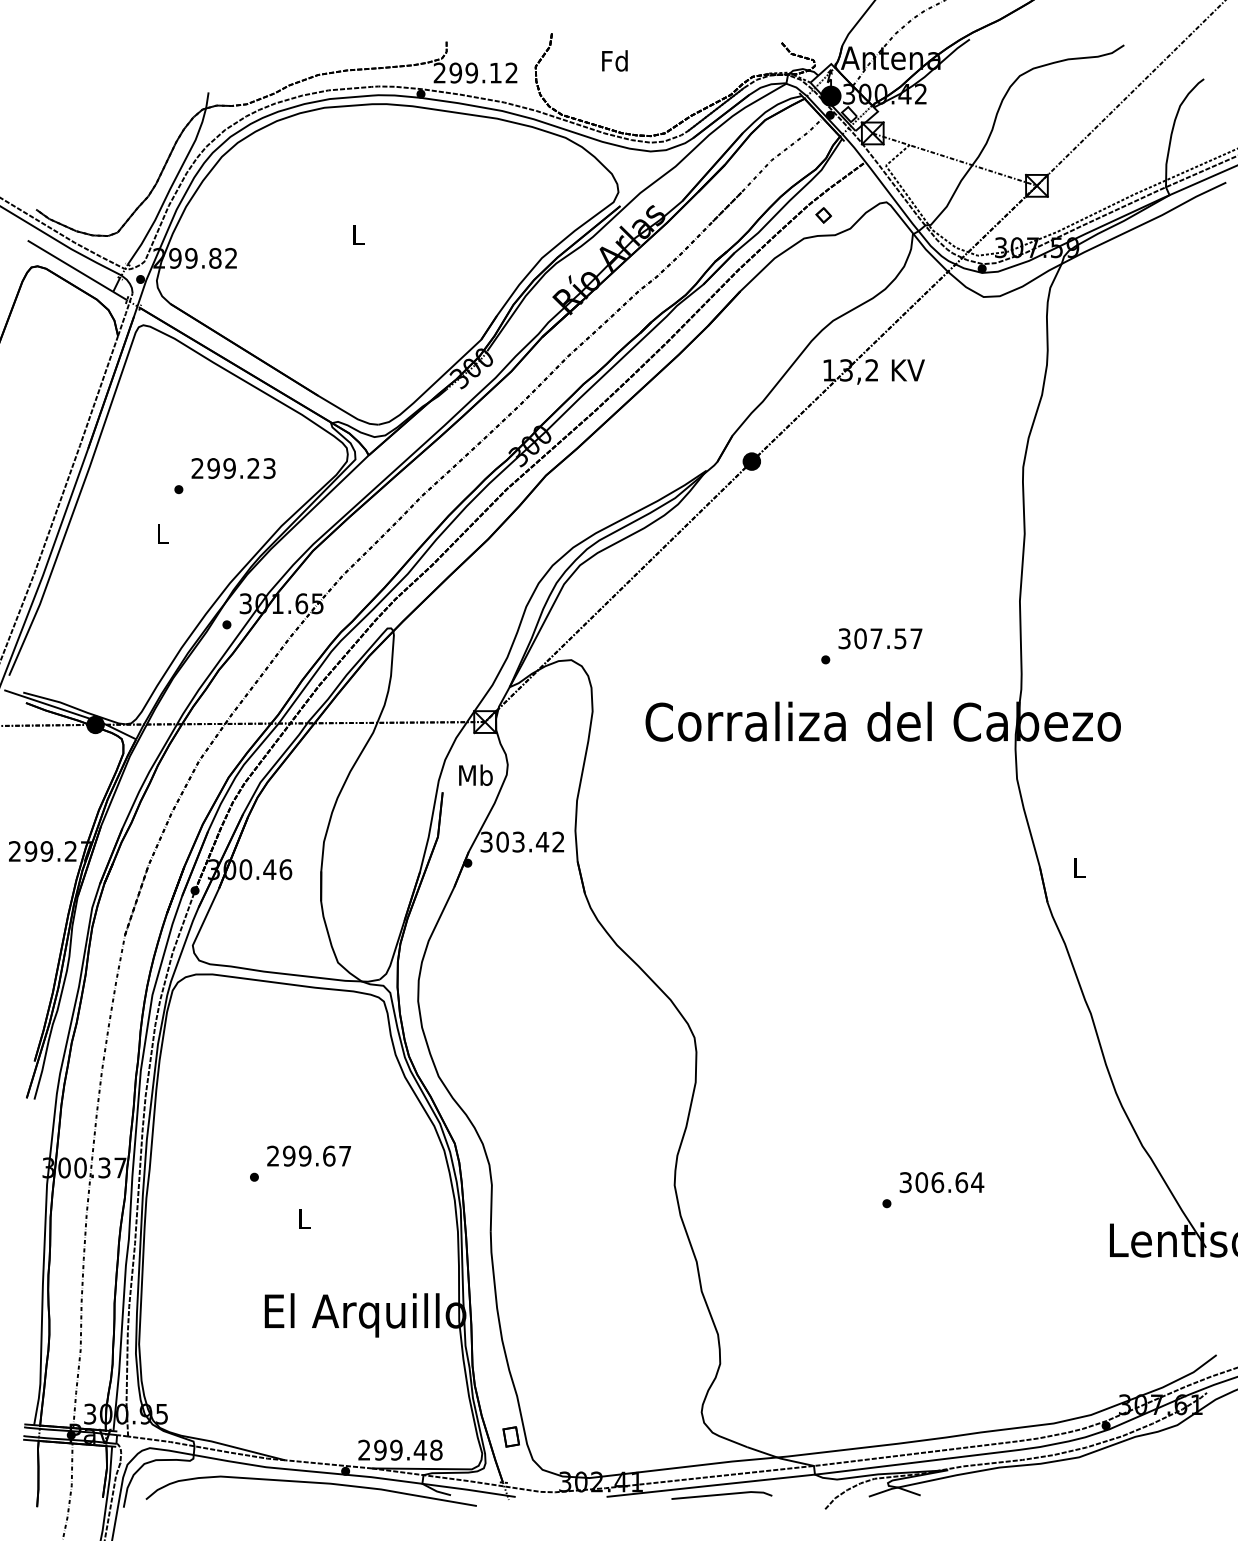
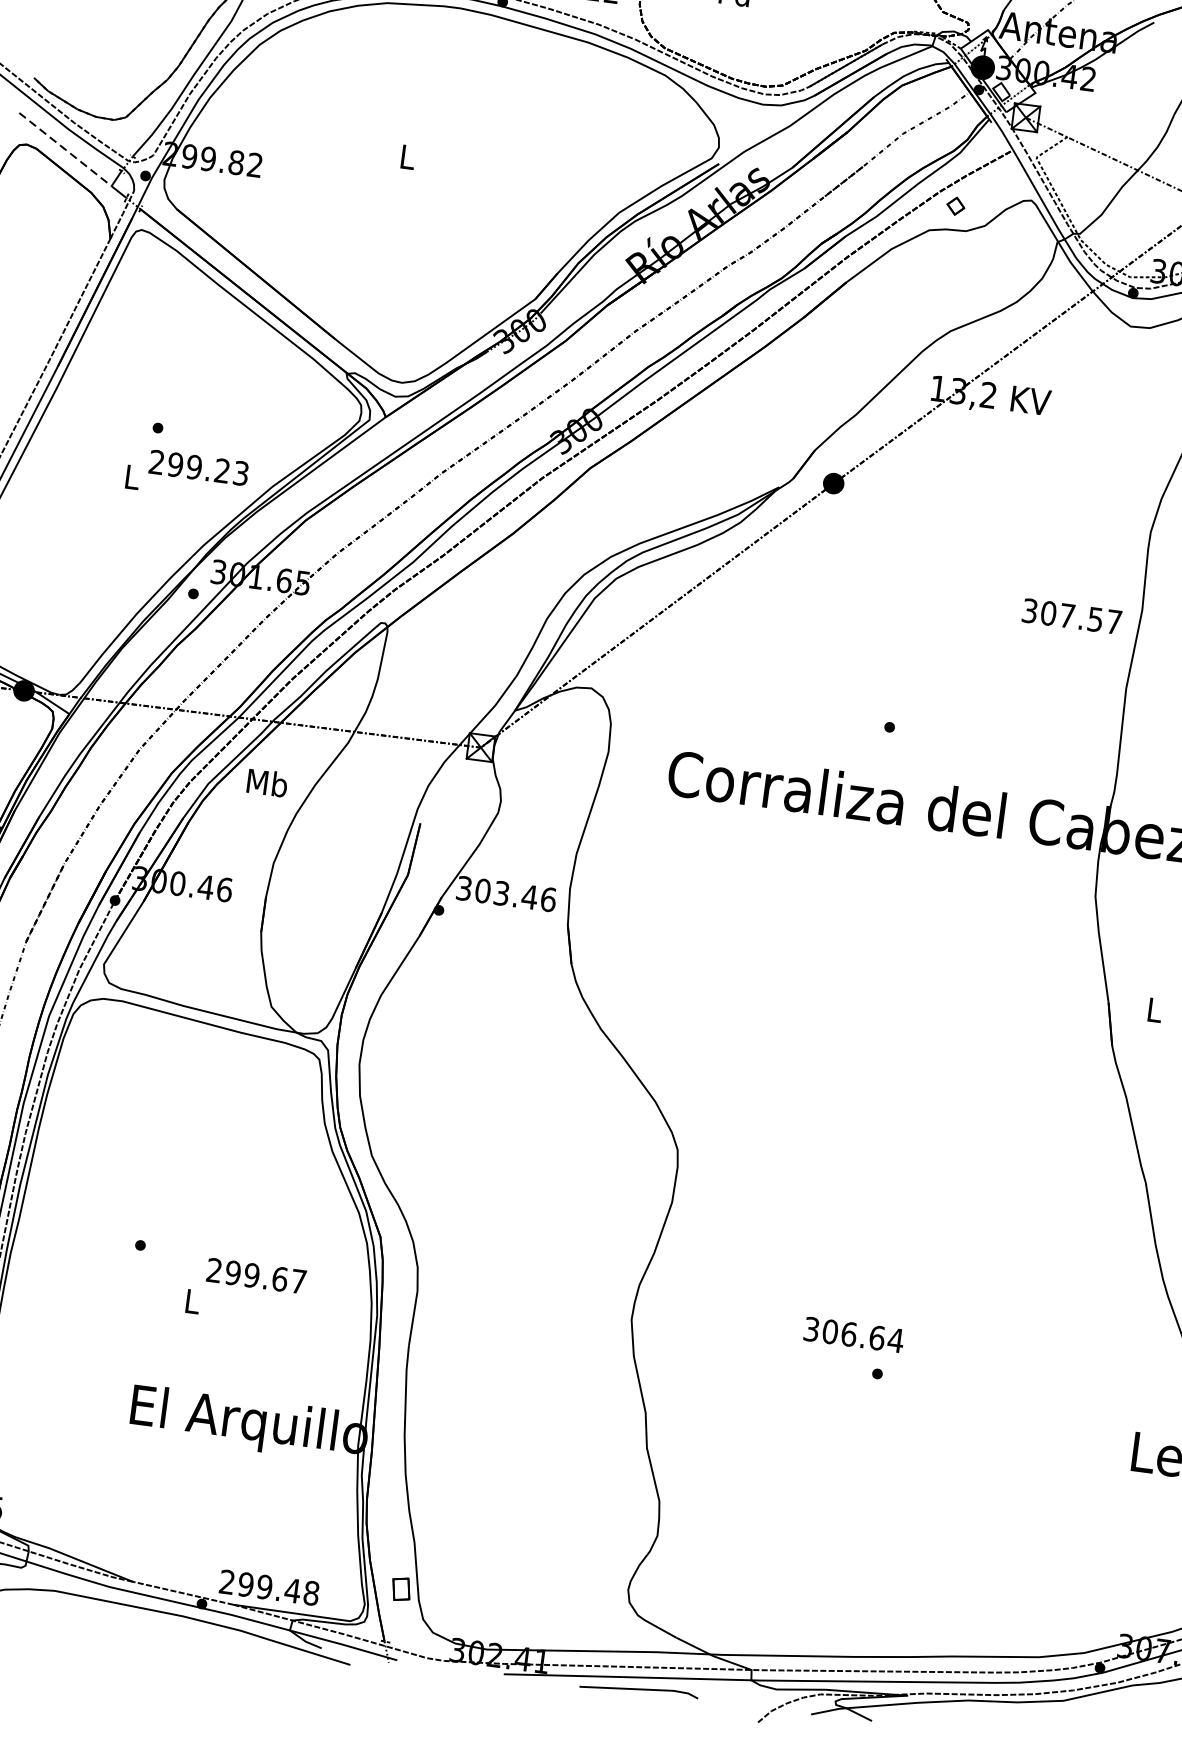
line: (70, 266) -> (65, 149), solid -> dashed
text: (233, 468) -> (198, 467), moved
text: (880, 638) -> (1072, 616), moved
text: (475, 774) -> (267, 782), moved
text: (558, 841) -> (548, 898), 303.42 -> 303.46
text: (308, 1155) -> (255, 1275), moved
text: (941, 1182) -> (853, 1334), moved

